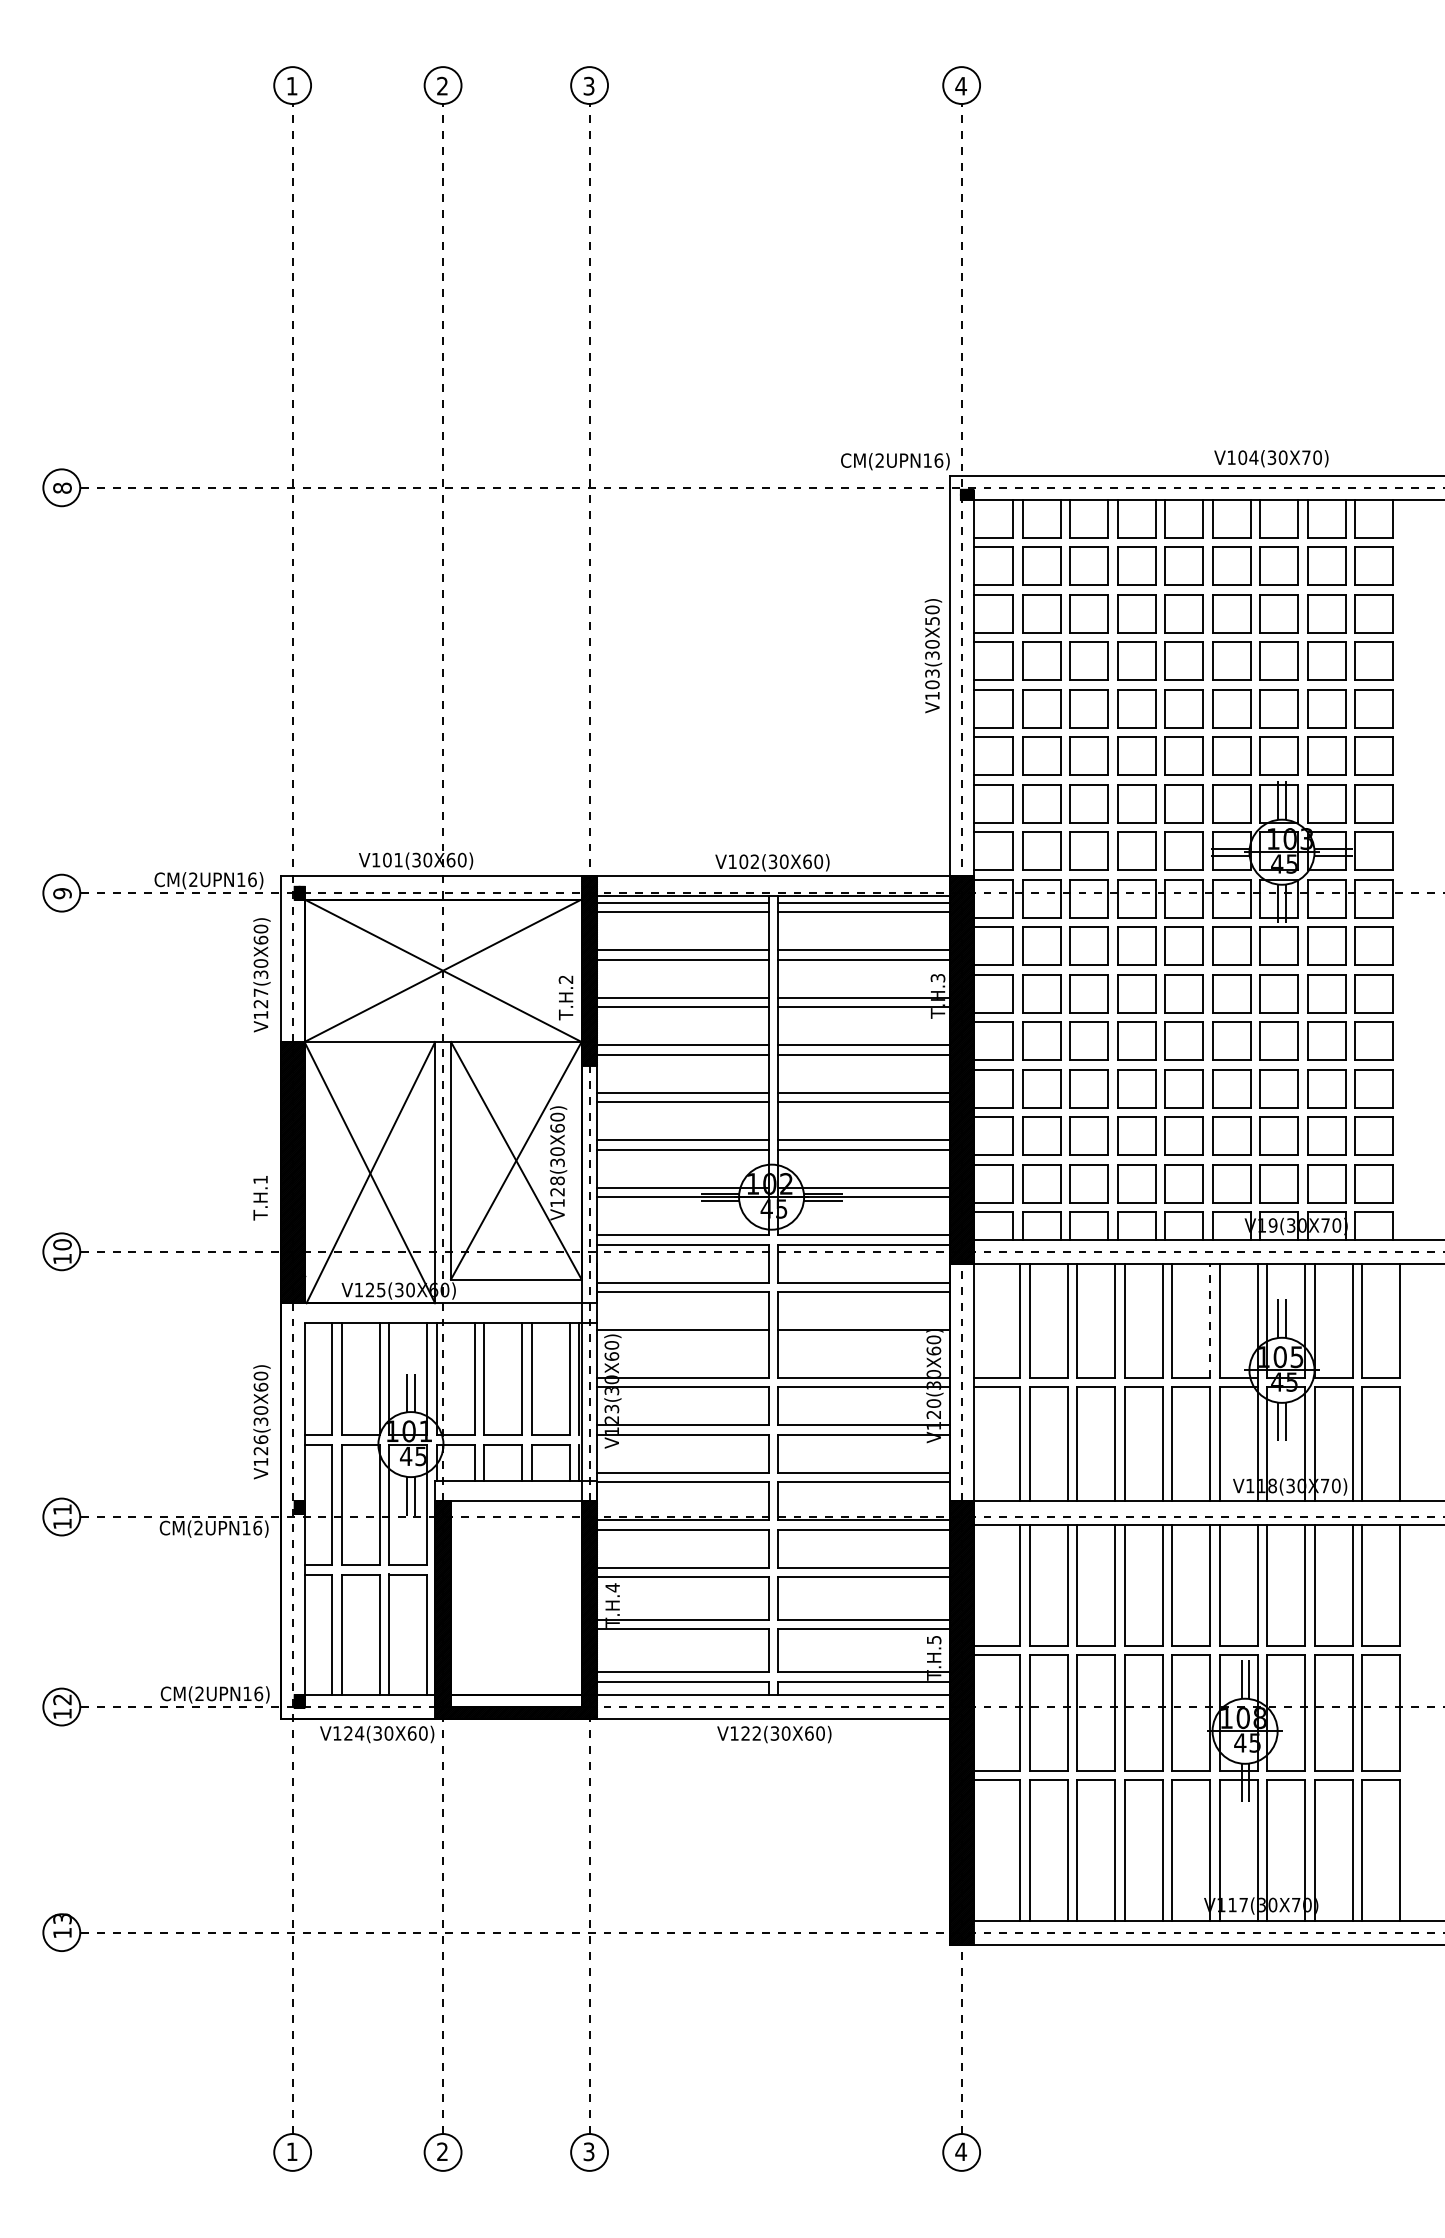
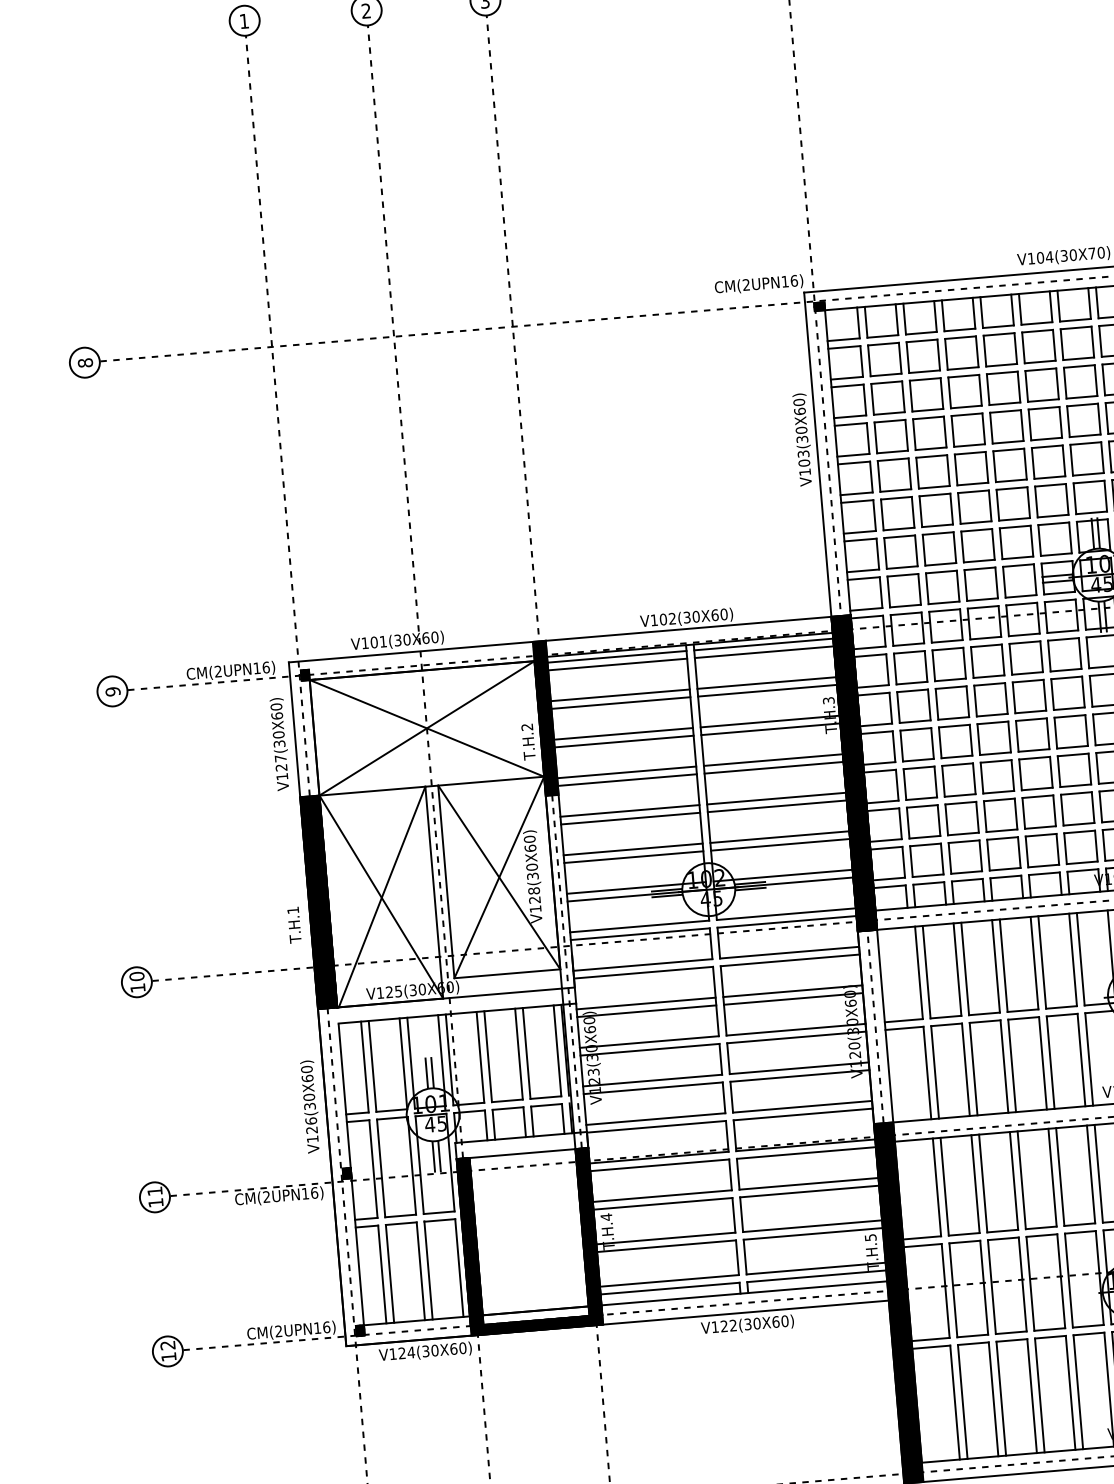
text: (932, 620) -> (799, 411), V103(30X50) -> V103(30X60)
line: (1210, 1320) -> (1073, 959), dashed -> solid
line: (682, 1339) -> (646, 1011), added
line: (863, 1339) -> (793, 998), added

